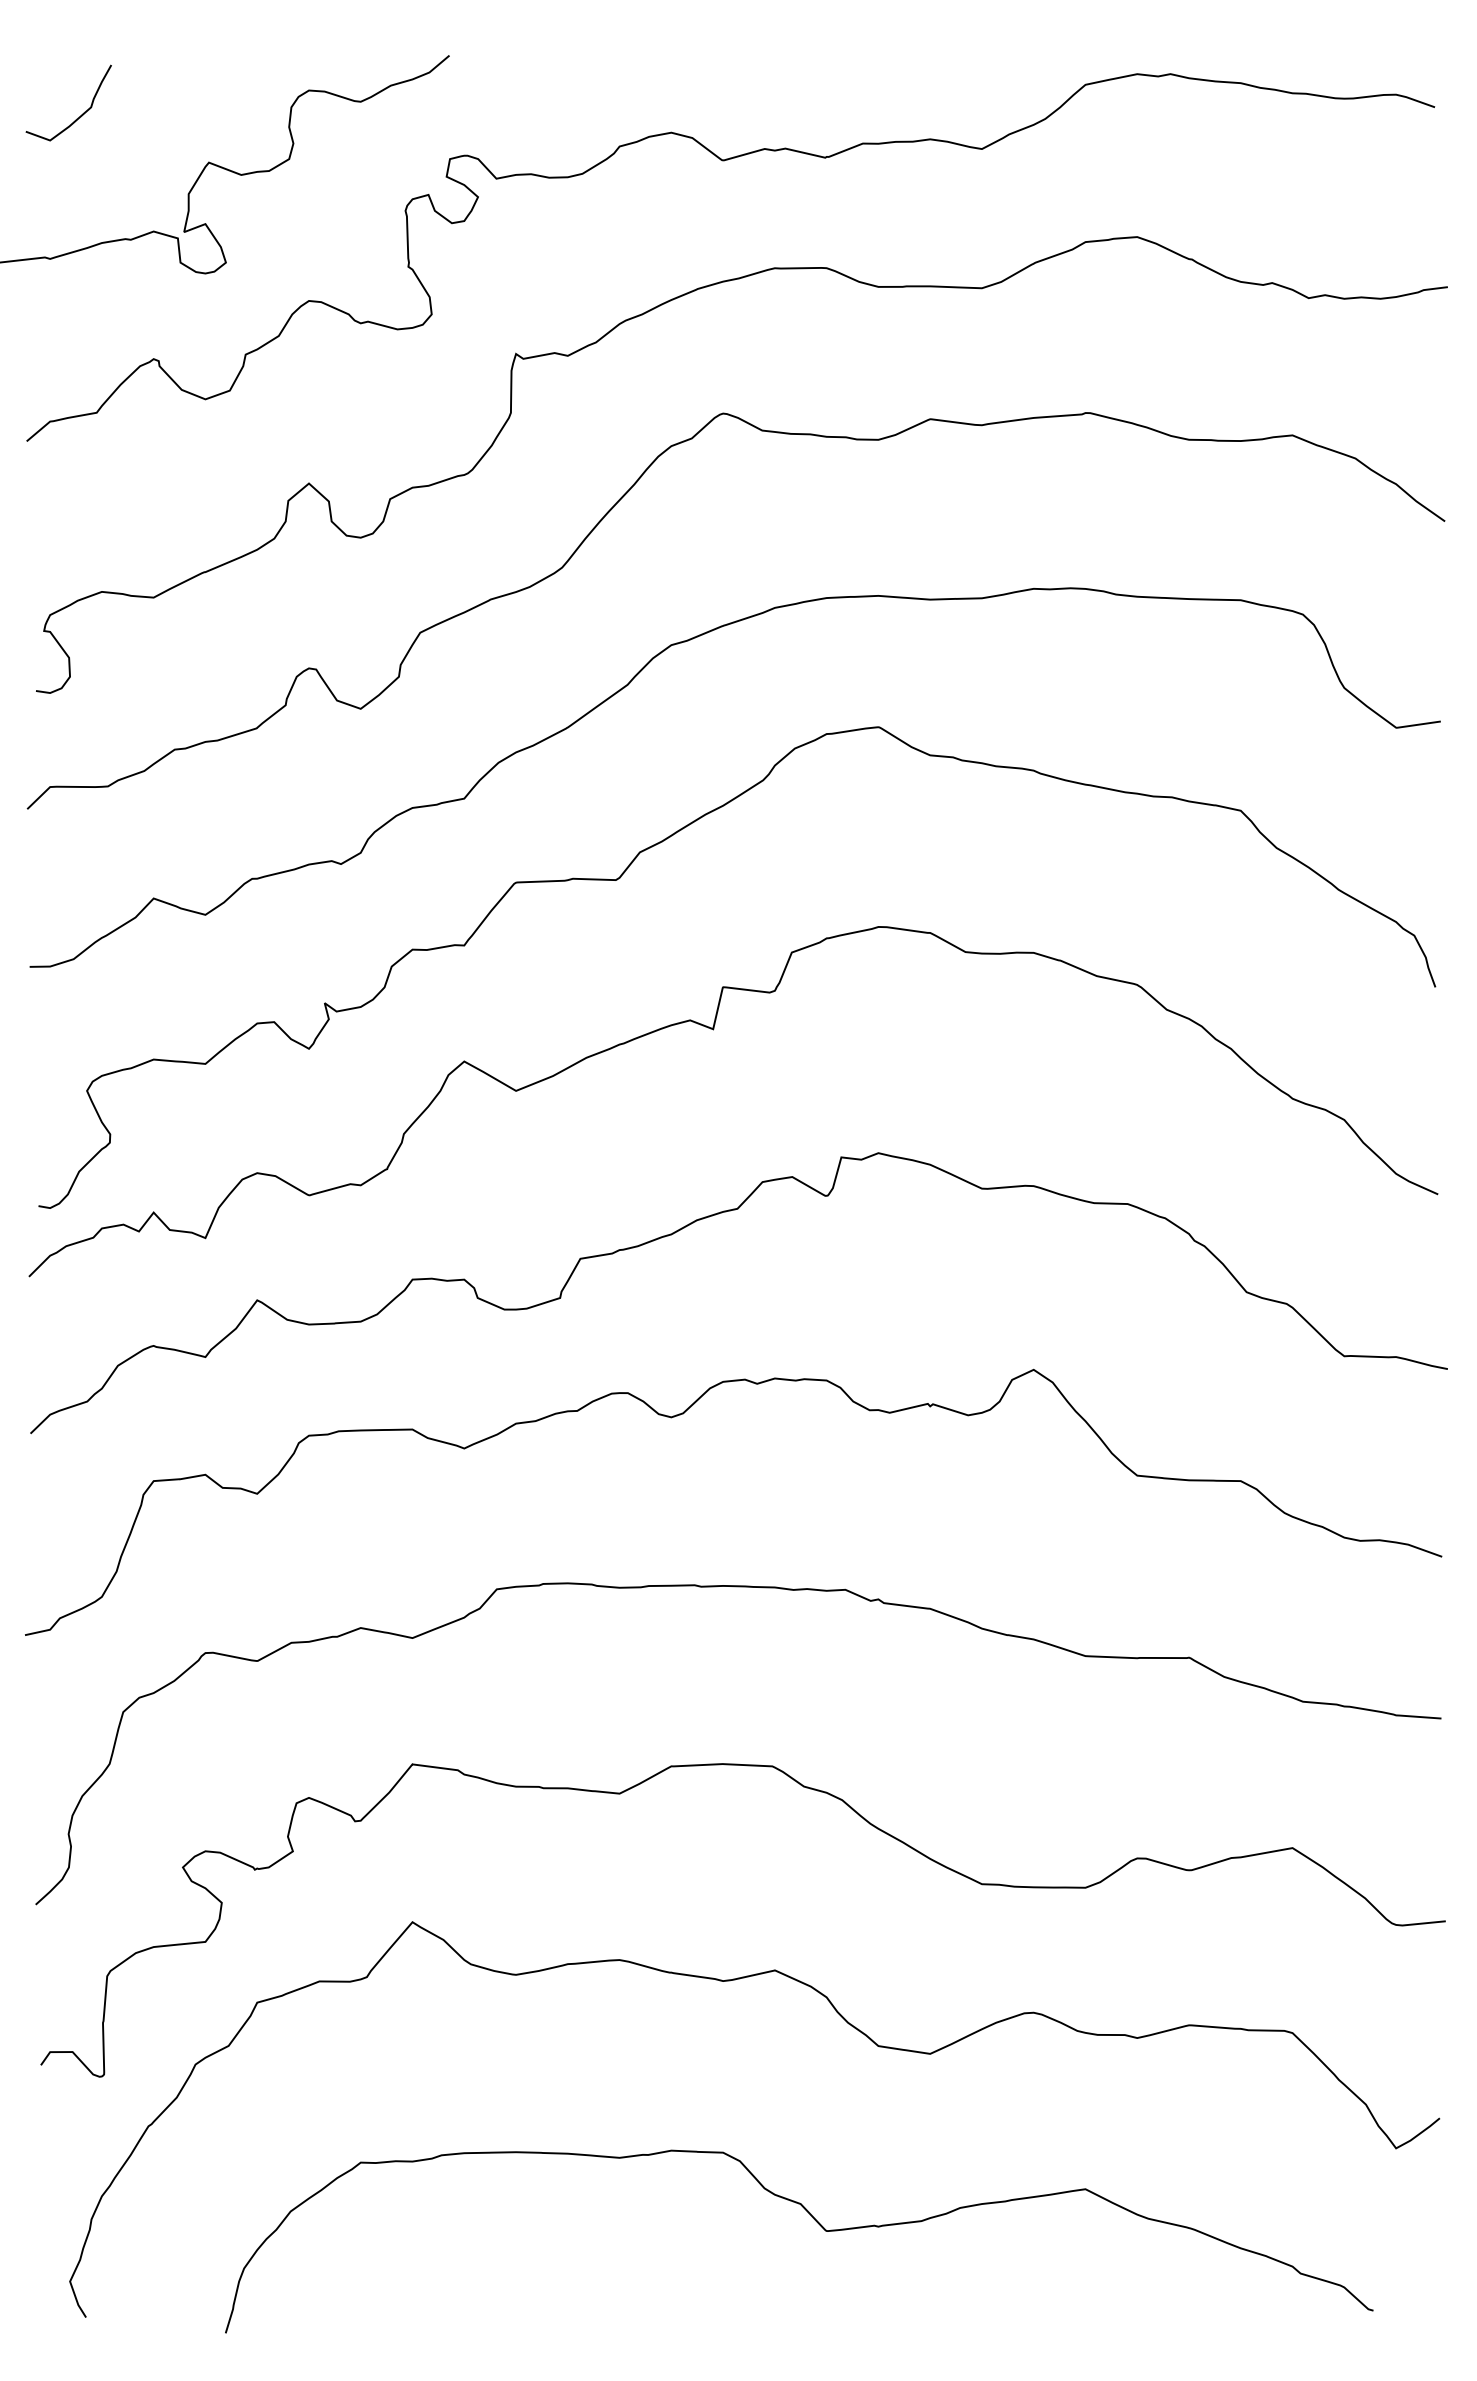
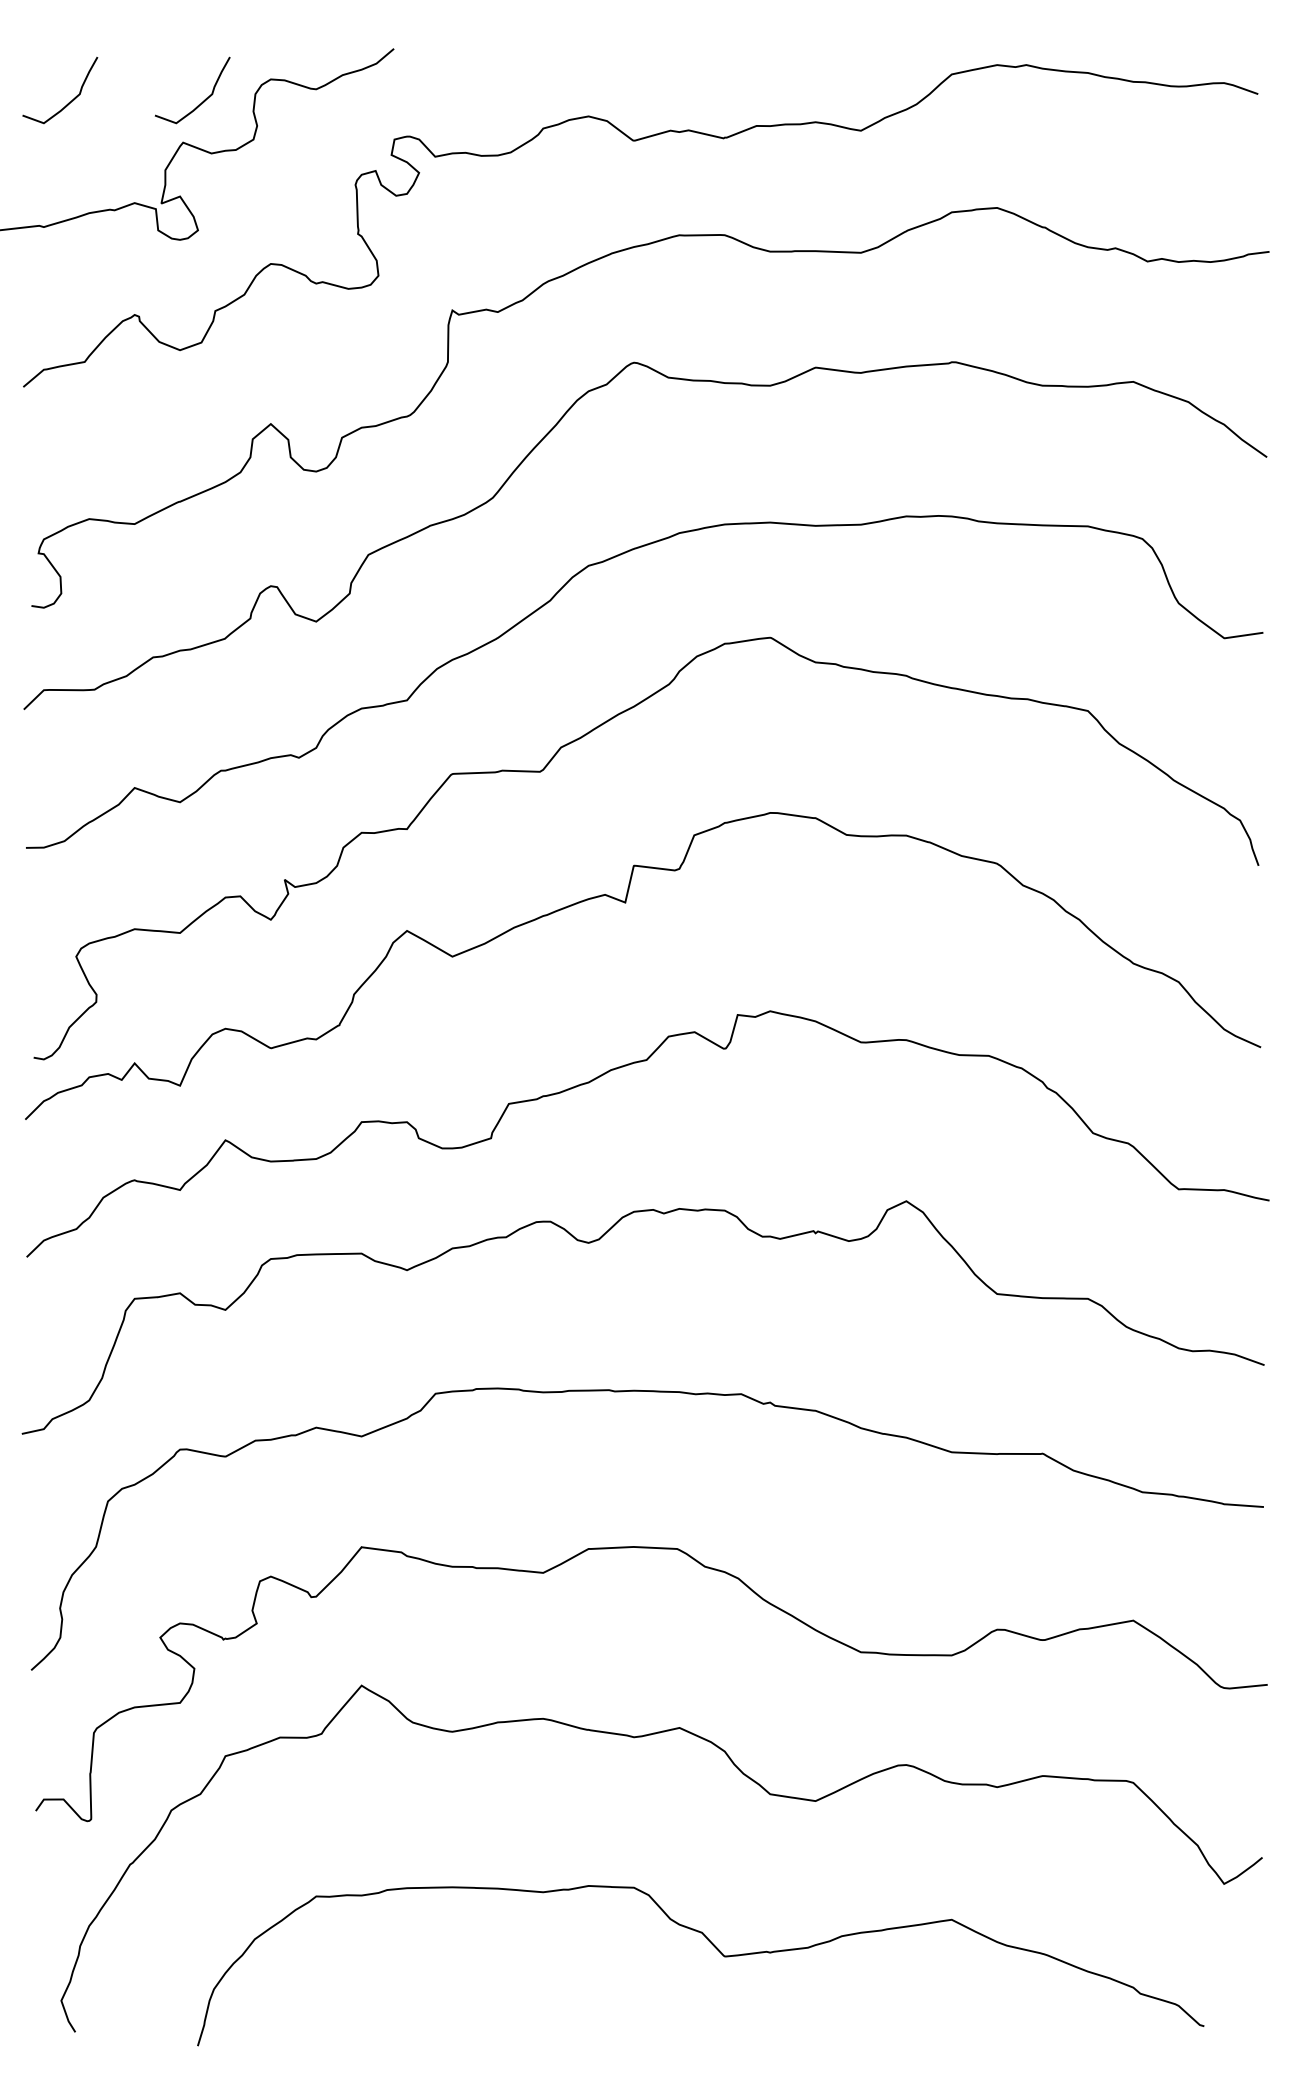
curve: (232, 114) -> (203, 100), added

